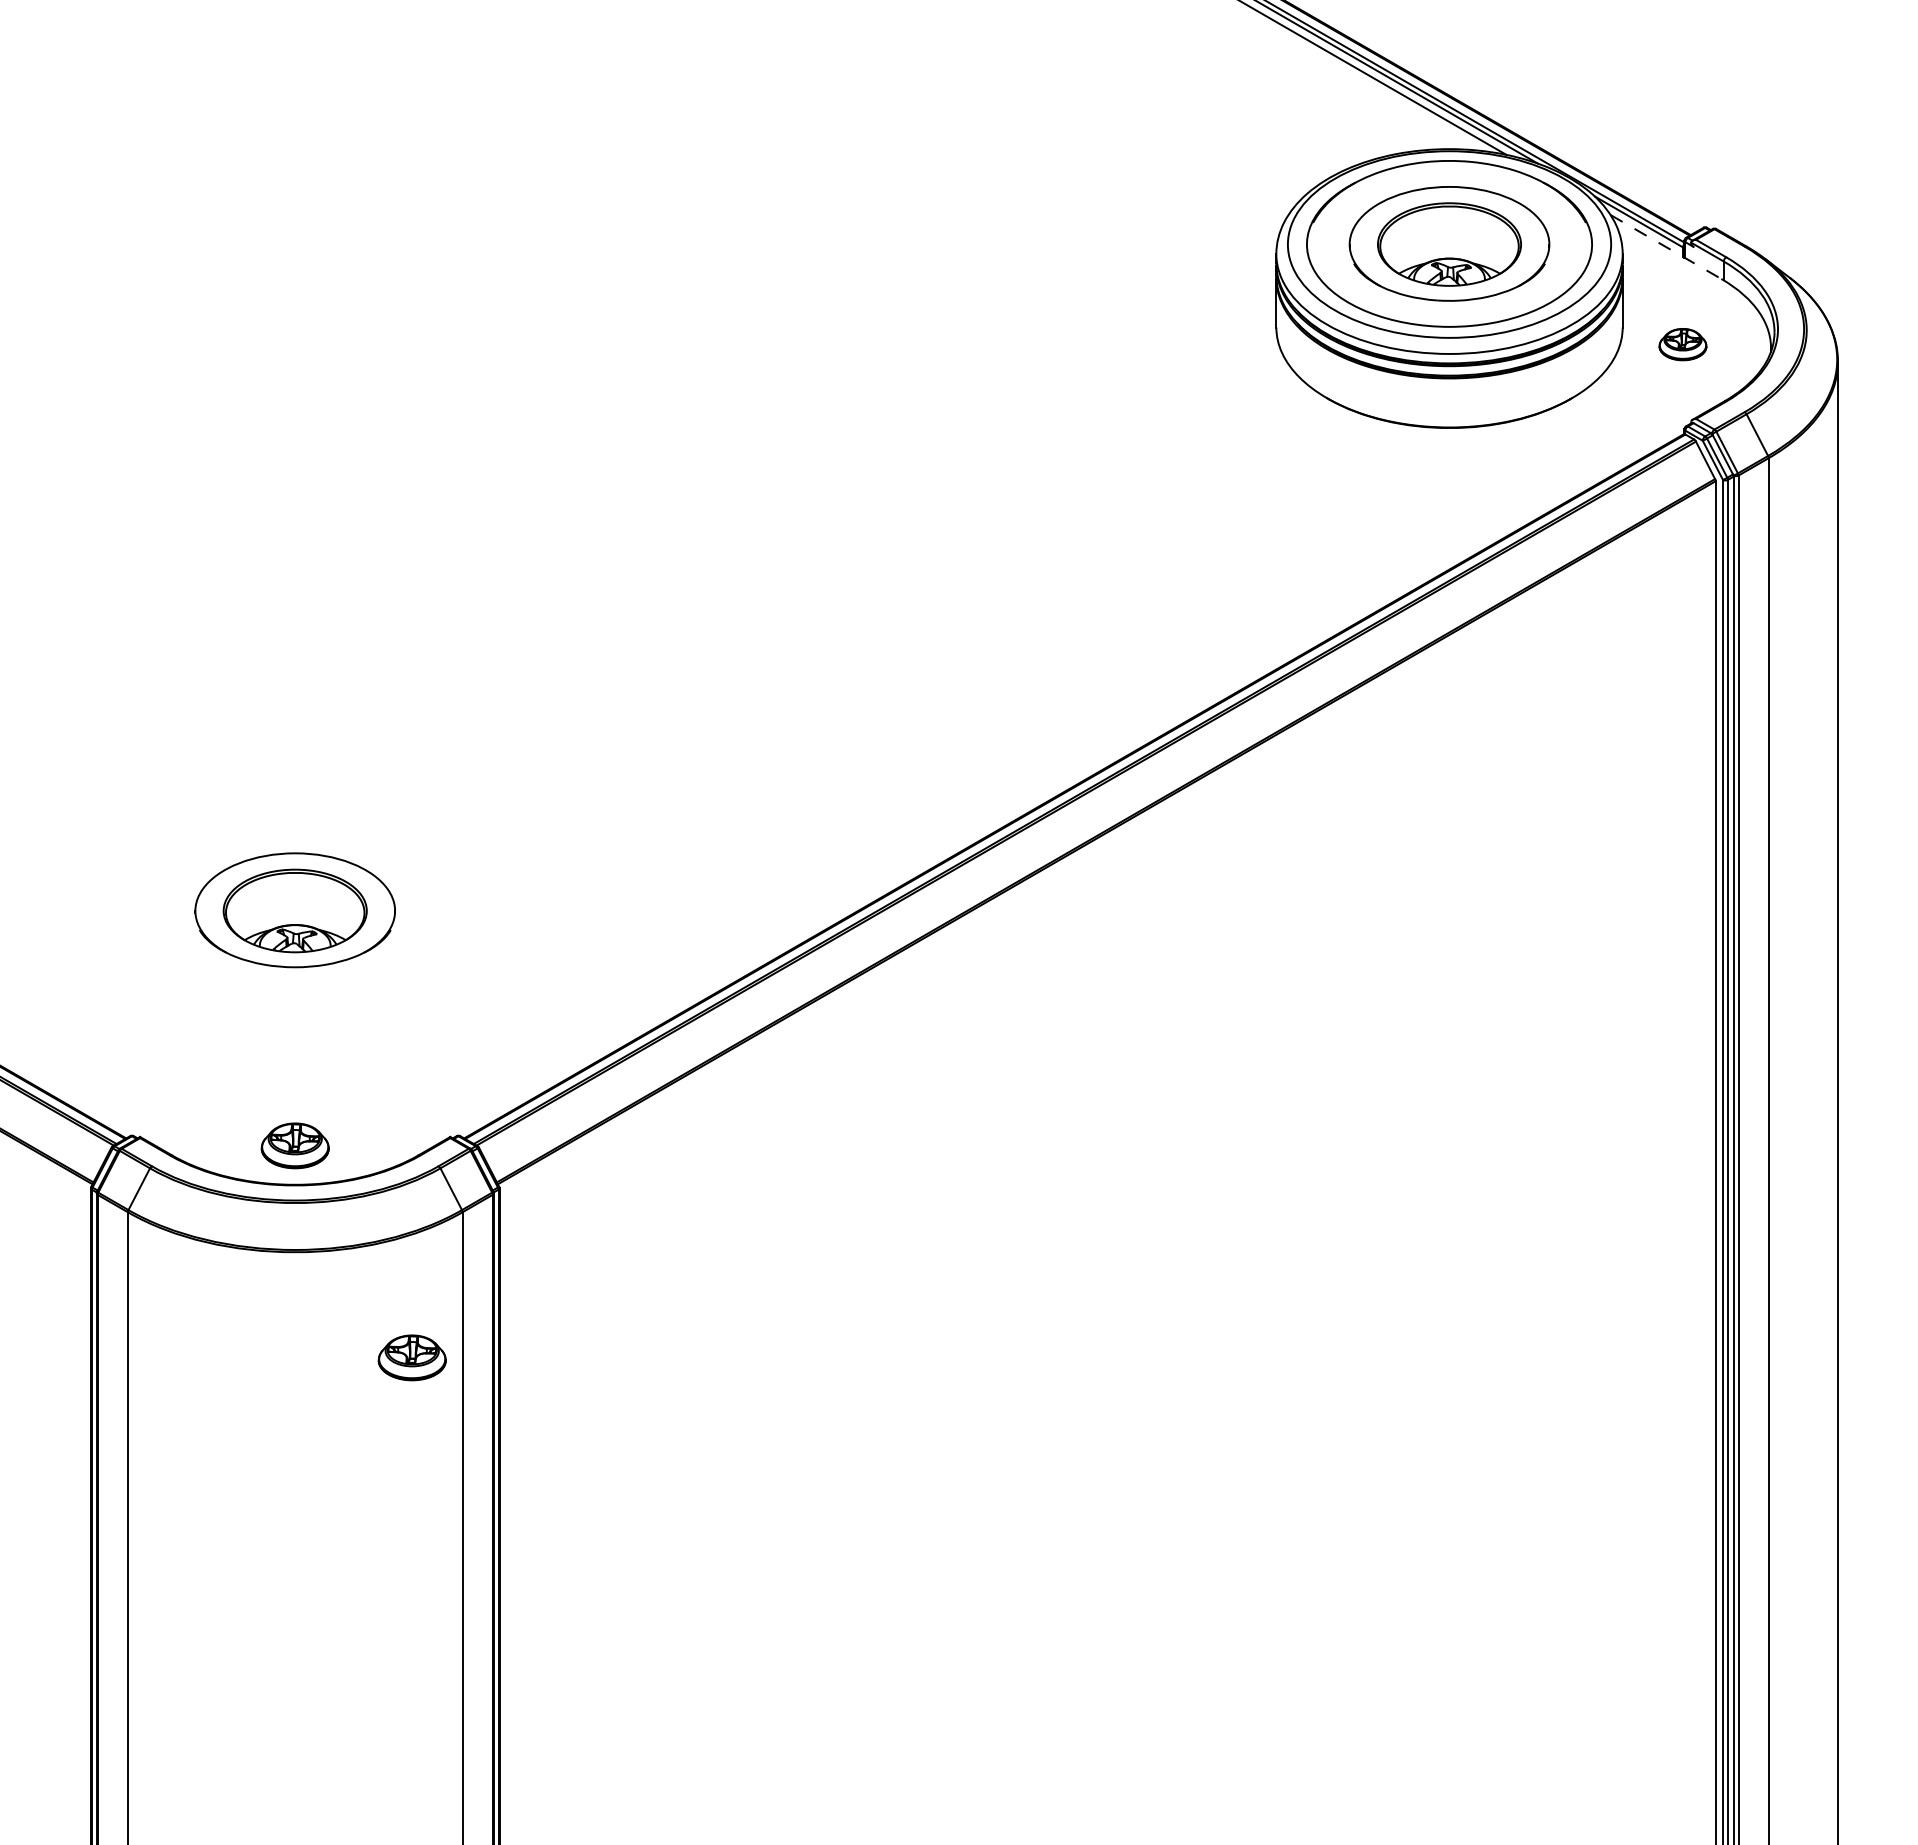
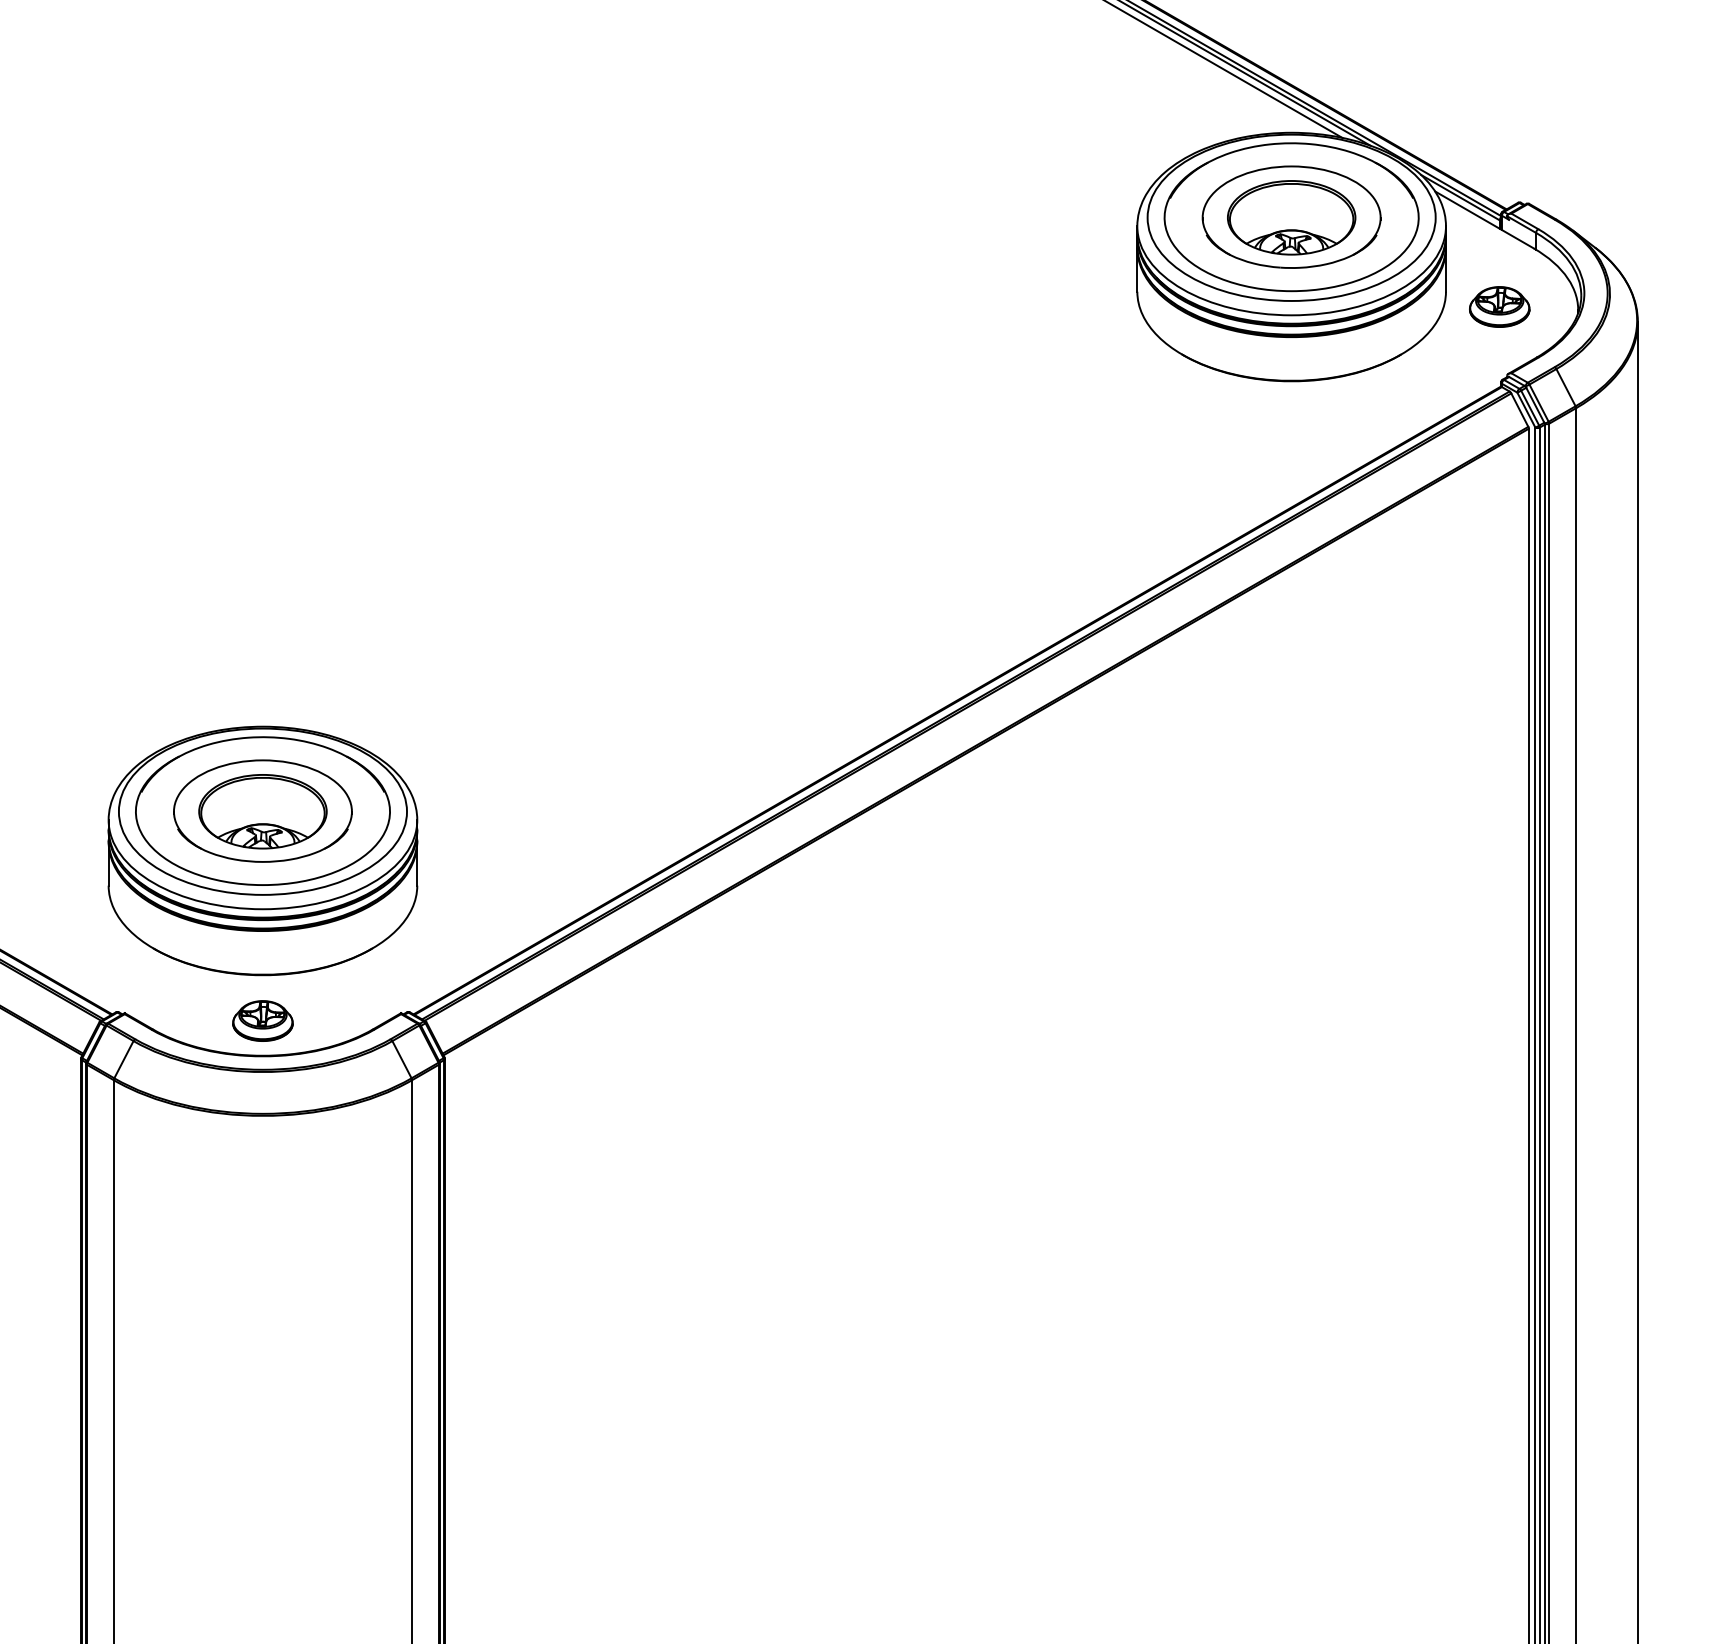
line: (1665, 247) -> (1484, 220), dashed -> solid
part: (1682, 344) -> (1499, 306), size x1.43
part: (295, 954) -> (263, 850), added
part: (411, 1357) -> (366, 1209), removed

